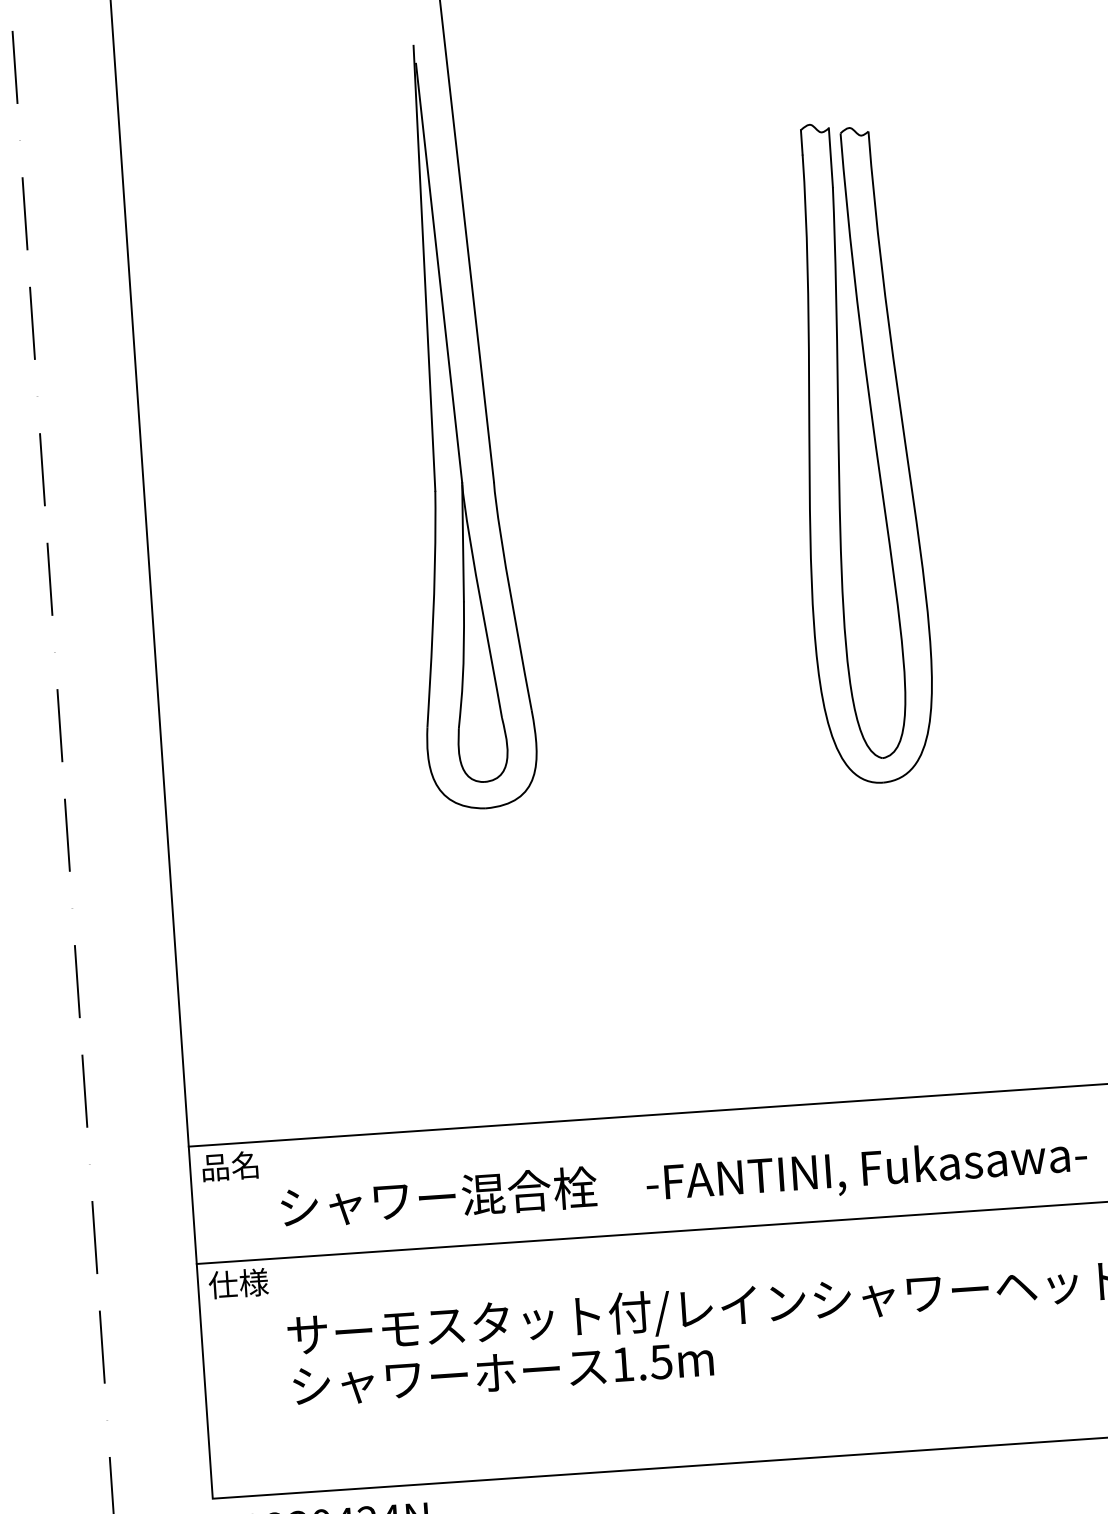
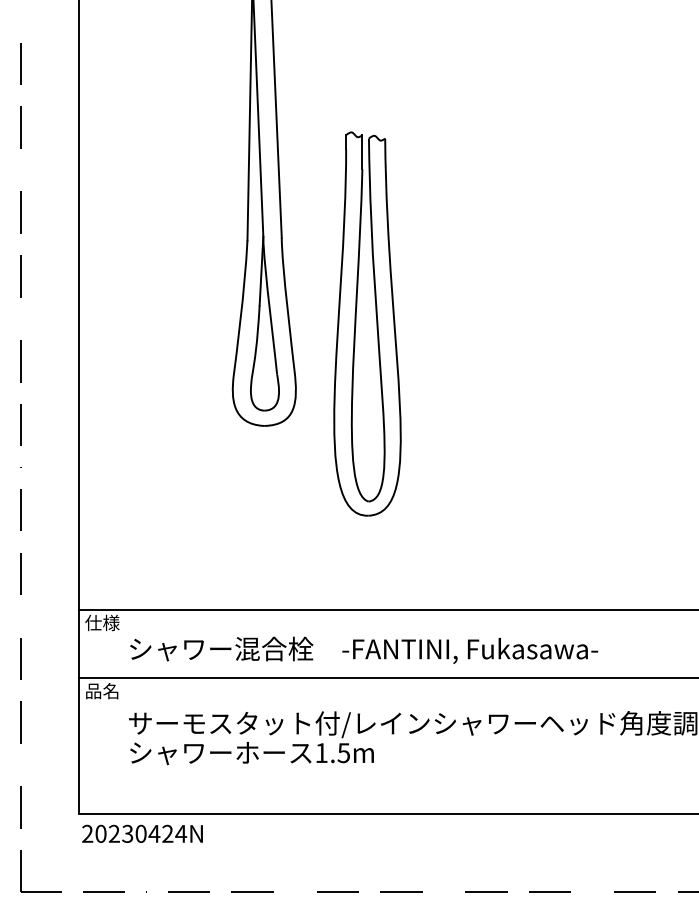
part: (875, 450) -> (376, 323), moved
text: (230, 1165) -> (102, 622), 品名 -> 仕様
text: (238, 1284) -> (102, 691), 仕様 -> 品名

